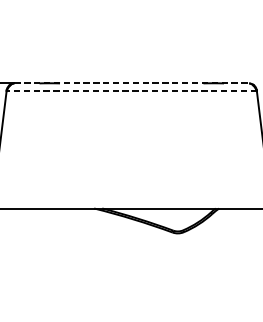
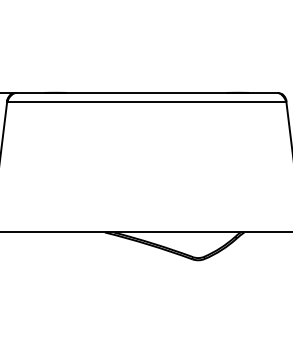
line: (131, 83) -> (146, 93), dashed -> solid
line: (131, 91) -> (146, 101), dashed -> solid

